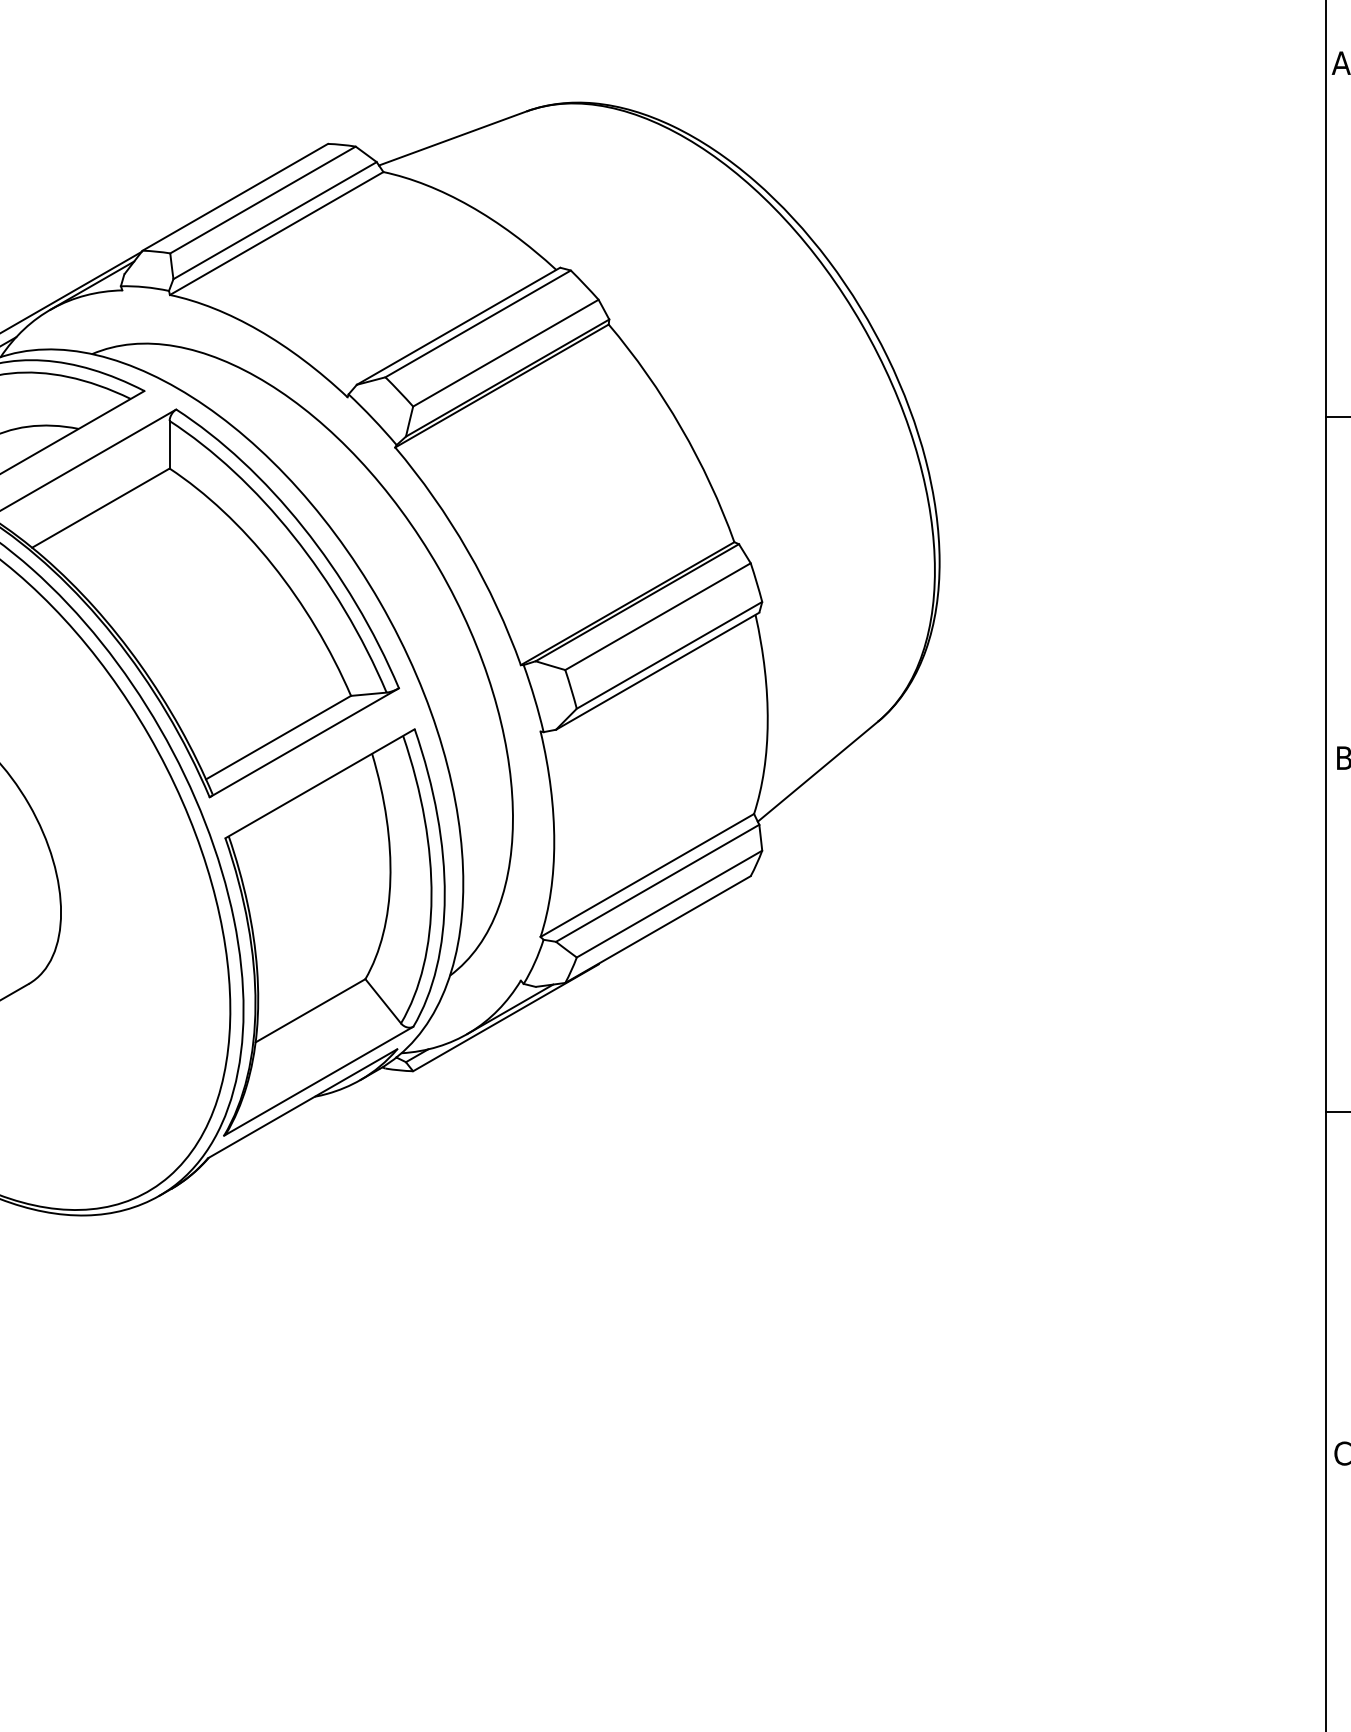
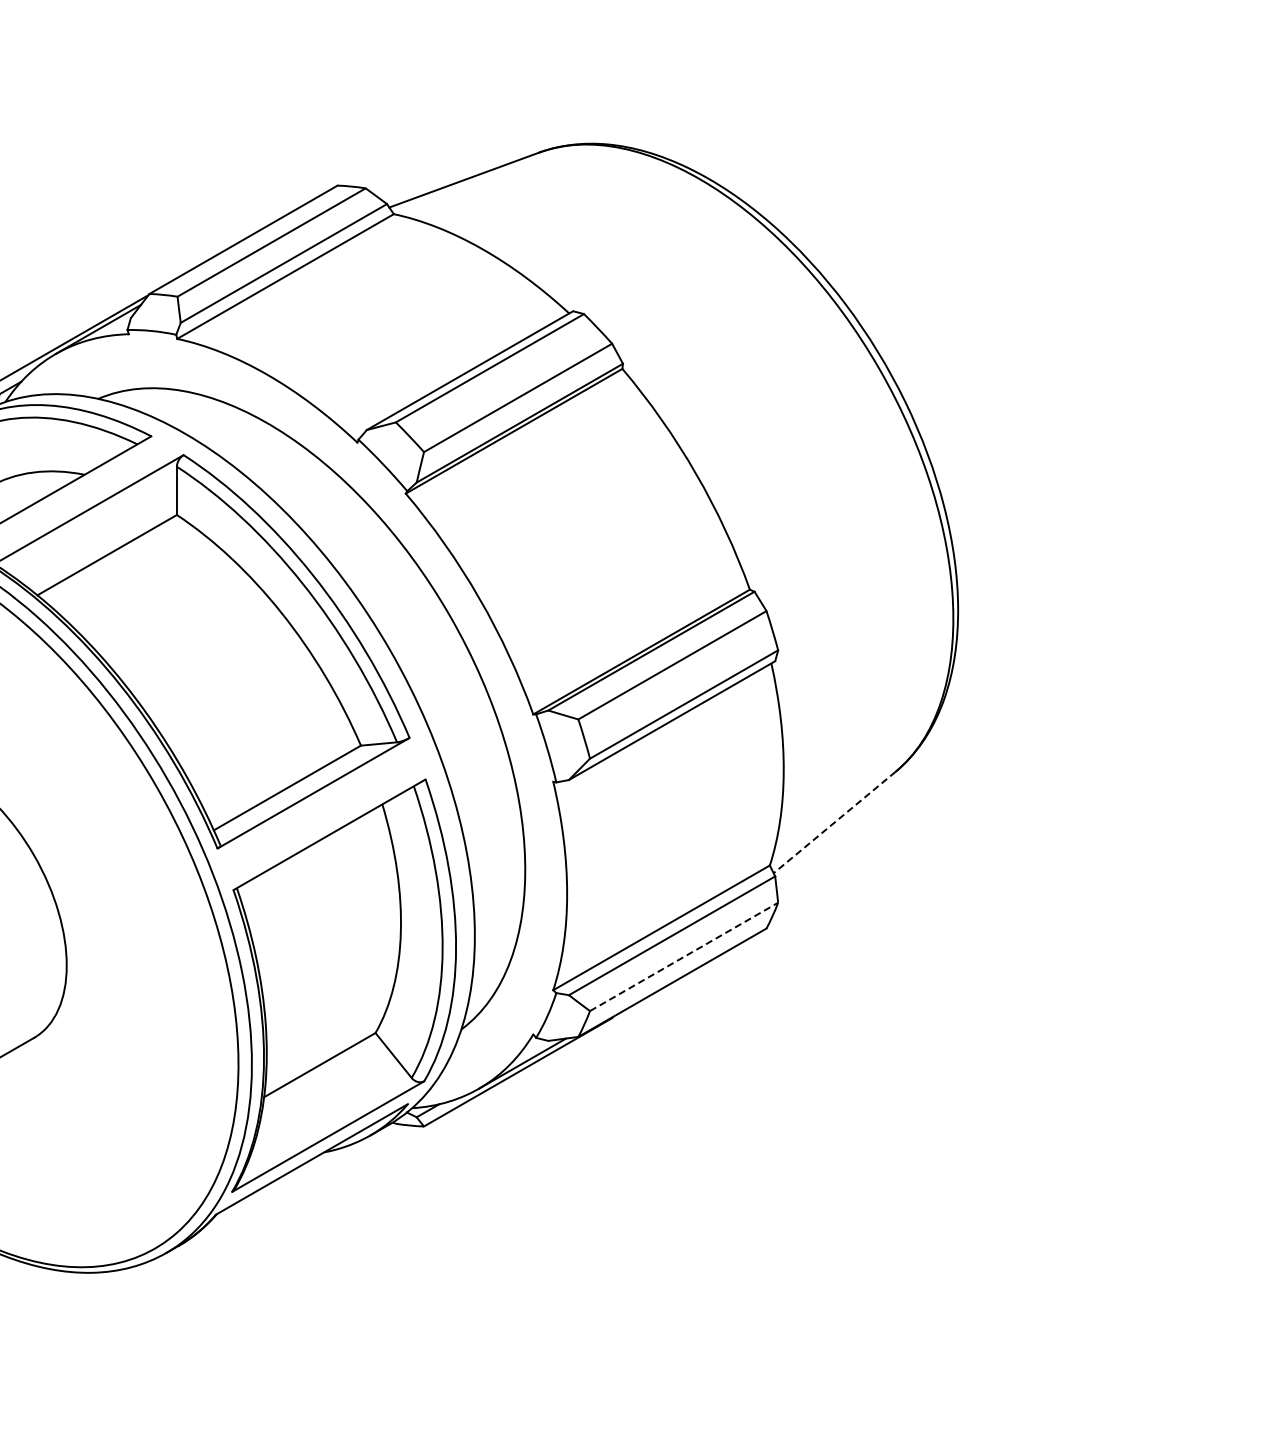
line: (817, 771) -> (834, 822), solid -> dashed
line: (669, 904) -> (684, 957), solid -> dashed

